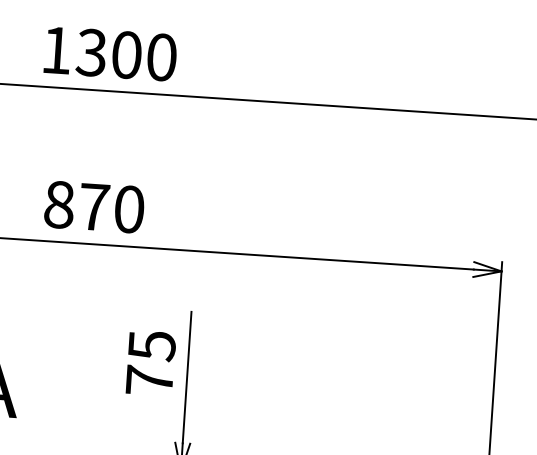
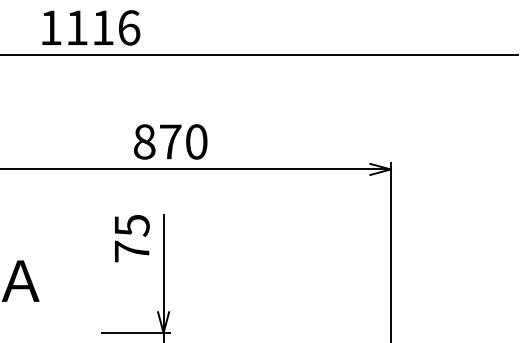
text: (127, 54) -> (103, 27), 1300 -> 1116
text: (94, 206) -> (170, 141), moved
text: (151, 363) -> (132, 238), moved

